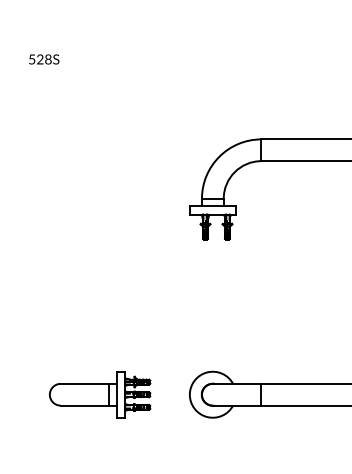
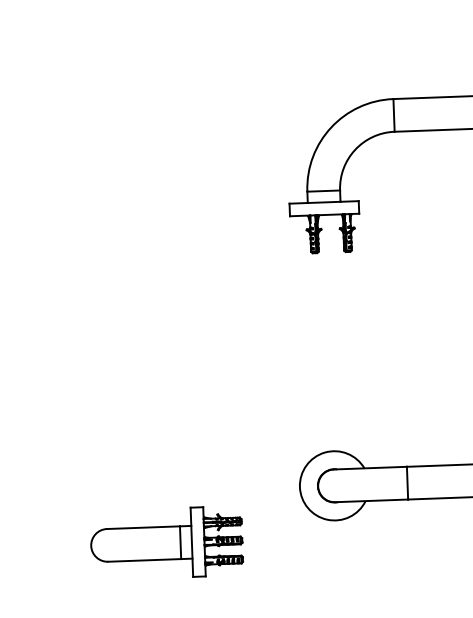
part: (100, 394) -> (167, 542), moved

